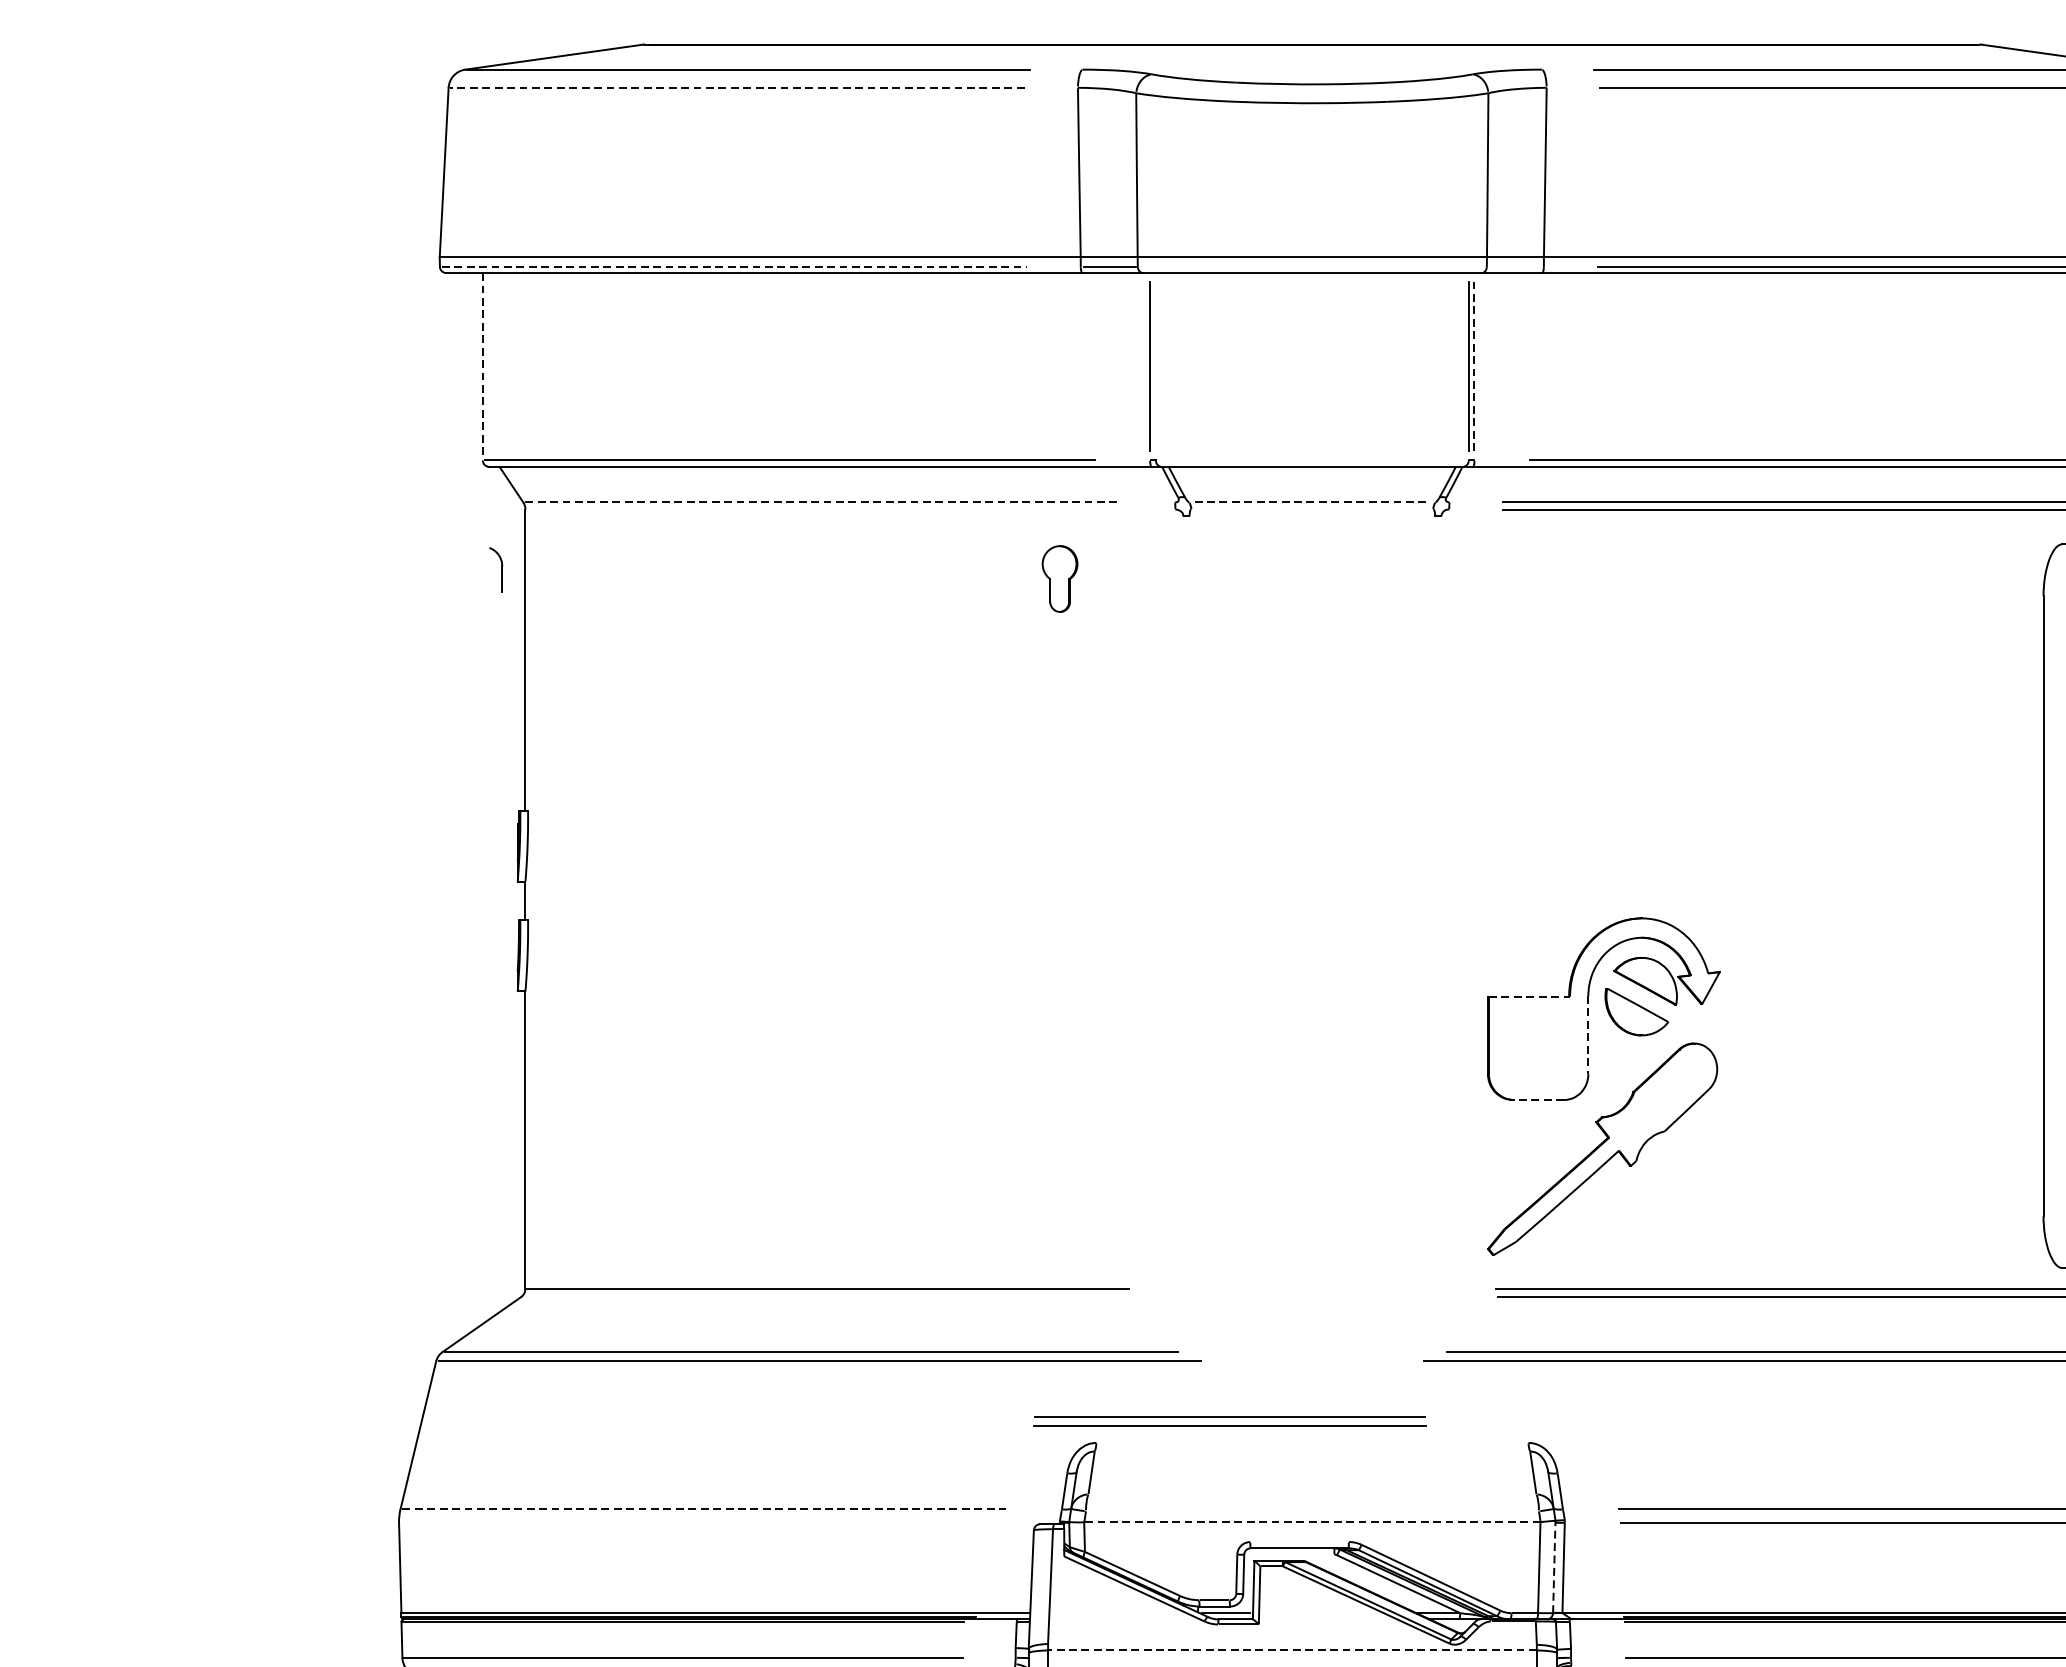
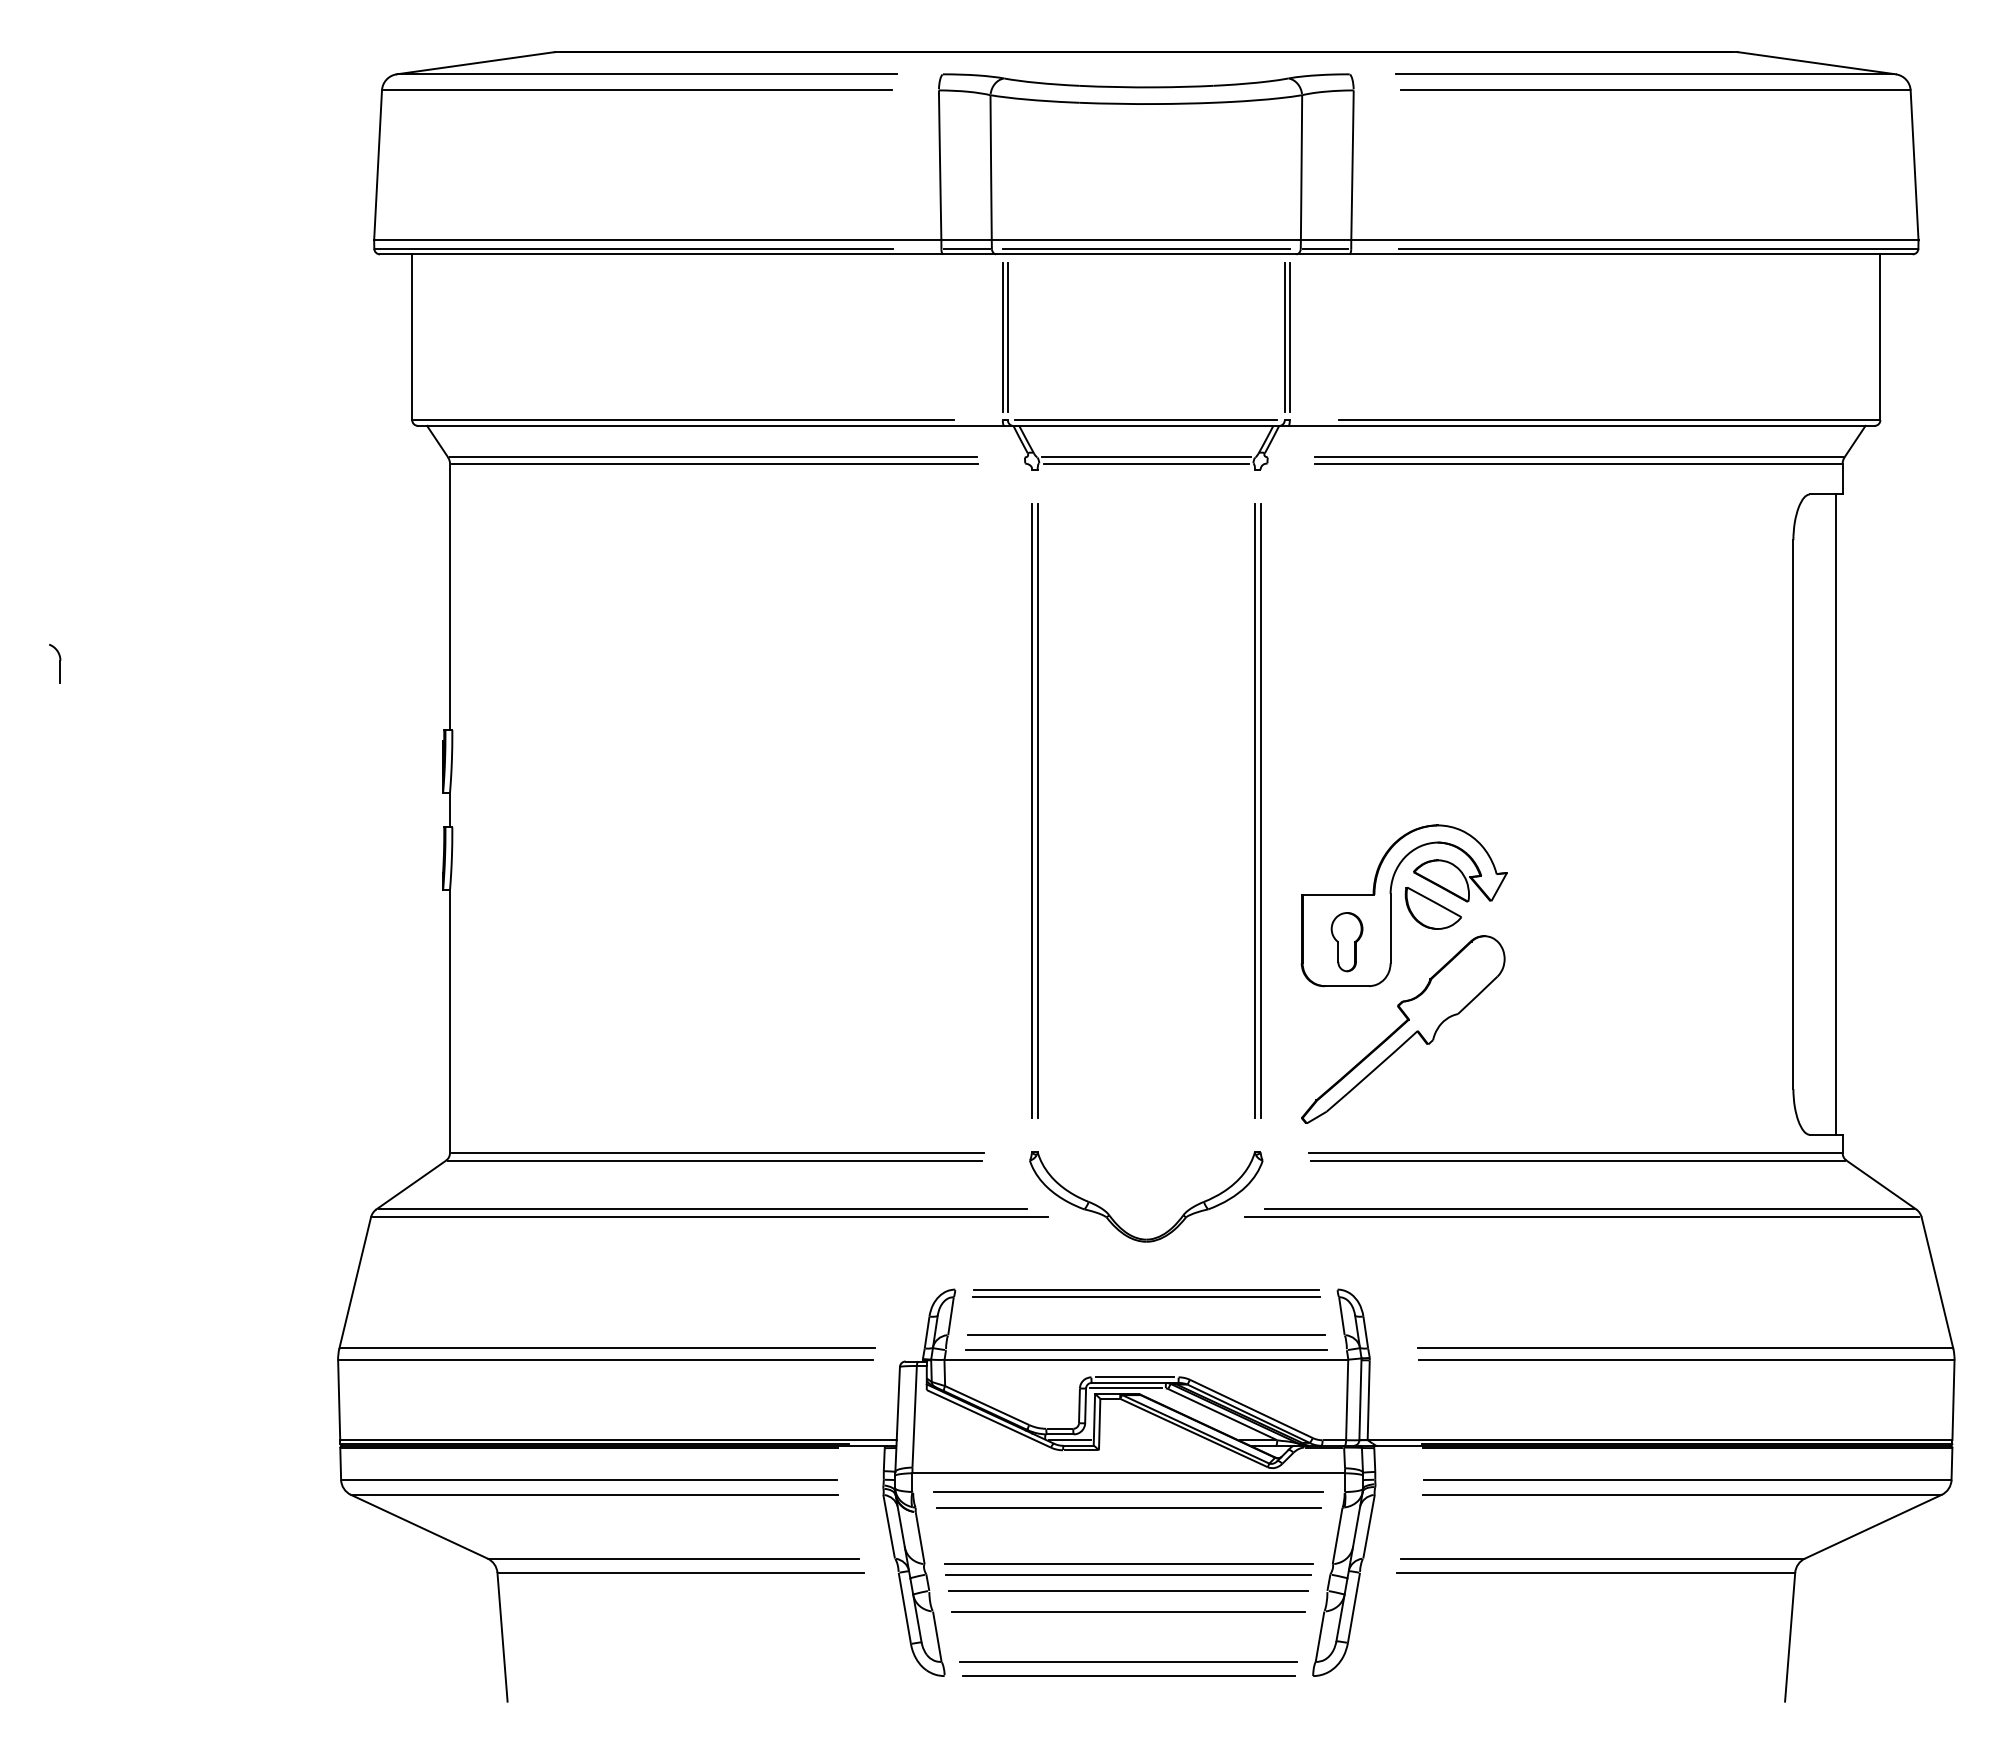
line: (737, 87) -> (637, 90), dashed -> solid
line: (733, 266) -> (634, 248), dashed -> solid
line: (1312, 266) -> (1146, 248), added
line: (1514, 266) -> (1325, 248), added
line: (1155, 365) -> (1007, 336), added
line: (483, 367) -> (412, 337), dashed -> solid
line: (1474, 367) -> (1289, 337), dashed -> solid
line: (1312, 460) -> (1146, 420), added
line: (823, 502) -> (713, 457), dashed -> solid
line: (1312, 502) -> (1146, 457), dashed -> solid
line: (824, 509) -> (714, 463), added
line: (1311, 509) -> (1145, 463), added
part: (496, 569) -> (55, 663), moved
part: (1059, 579) -> (1346, 942), moved
line: (1183, 901) -> (1032, 810), added
line: (1189, 901) -> (1037, 810), added
line: (1435, 901) -> (1255, 810), added
line: (1441, 901) -> (1260, 810), added
line: (1529, 996) -> (1338, 894), dashed -> solid
line: (1588, 1034) -> (1390, 928), dashed -> solid
line: (1539, 1100) -> (1347, 986), dashed -> solid
line: (824, 1297) -> (714, 1160), added
part: (1348, 1363) -> (1178, 1219), added
part: (1230, 1421) -> (1146, 1293), moved
line: (1312, 1494) -> (1146, 1335), added
line: (704, 1509) -> (608, 1348), dashed -> solid
line: (1312, 1511) -> (1146, 1350), added
line: (1312, 1521) -> (1146, 1359), dashed -> solid
line: (702, 1523) -> (606, 1360), added
line: (1298, 1542) -> (1134, 1377), added
line: (1288, 1554) -> (1125, 1388), added
line: (1554, 1567) -> (1360, 1399), dashed -> solid
line: (1292, 1650) -> (1128, 1473), dashed -> solid

